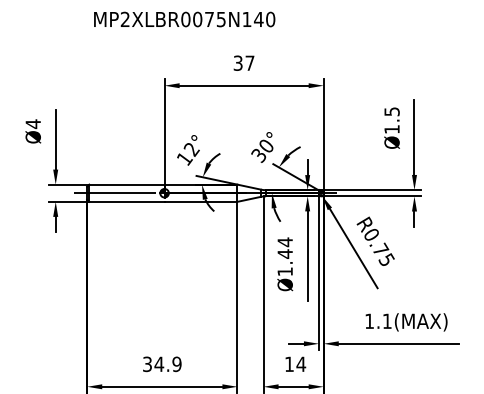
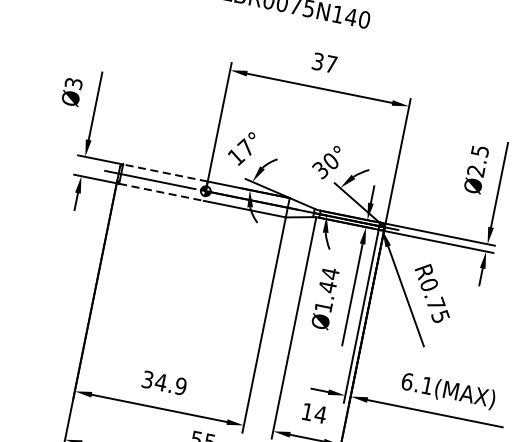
text: (32, 124) -> (72, 83), Ø4 -> Ø3
text: (391, 129) -> (475, 170), Ø1.5 -> Ø2.5
text: (191, 148) -> (246, 146), 12° -> 17°
line: (126, 184) -> (164, 172), solid -> dashed
line: (126, 201) -> (161, 191), solid -> dashed
text: (369, 321) -> (407, 381), 1.1(MAX) -> 6.1(MAX)

